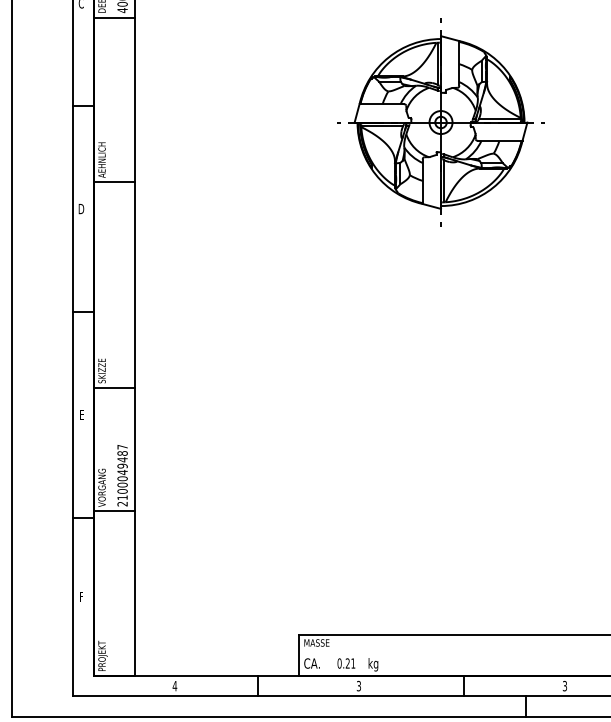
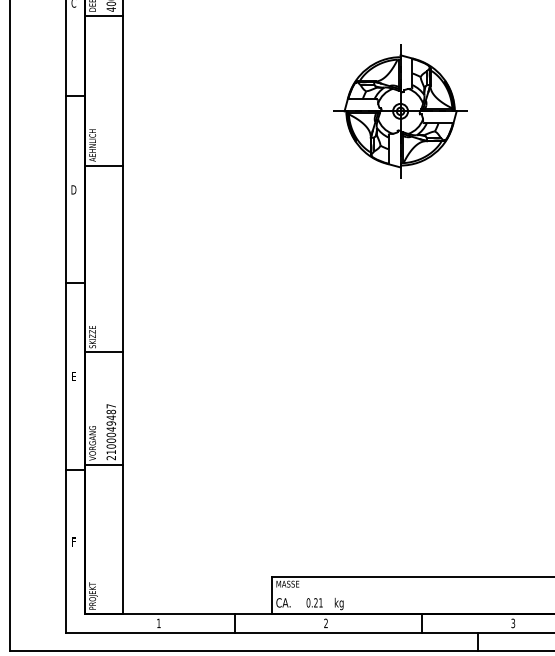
part: (440, 122) -> (400, 111), size x0.71
text: (174, 686) -> (158, 623), 4 -> 1
text: (358, 686) -> (325, 623), 3 -> 2

